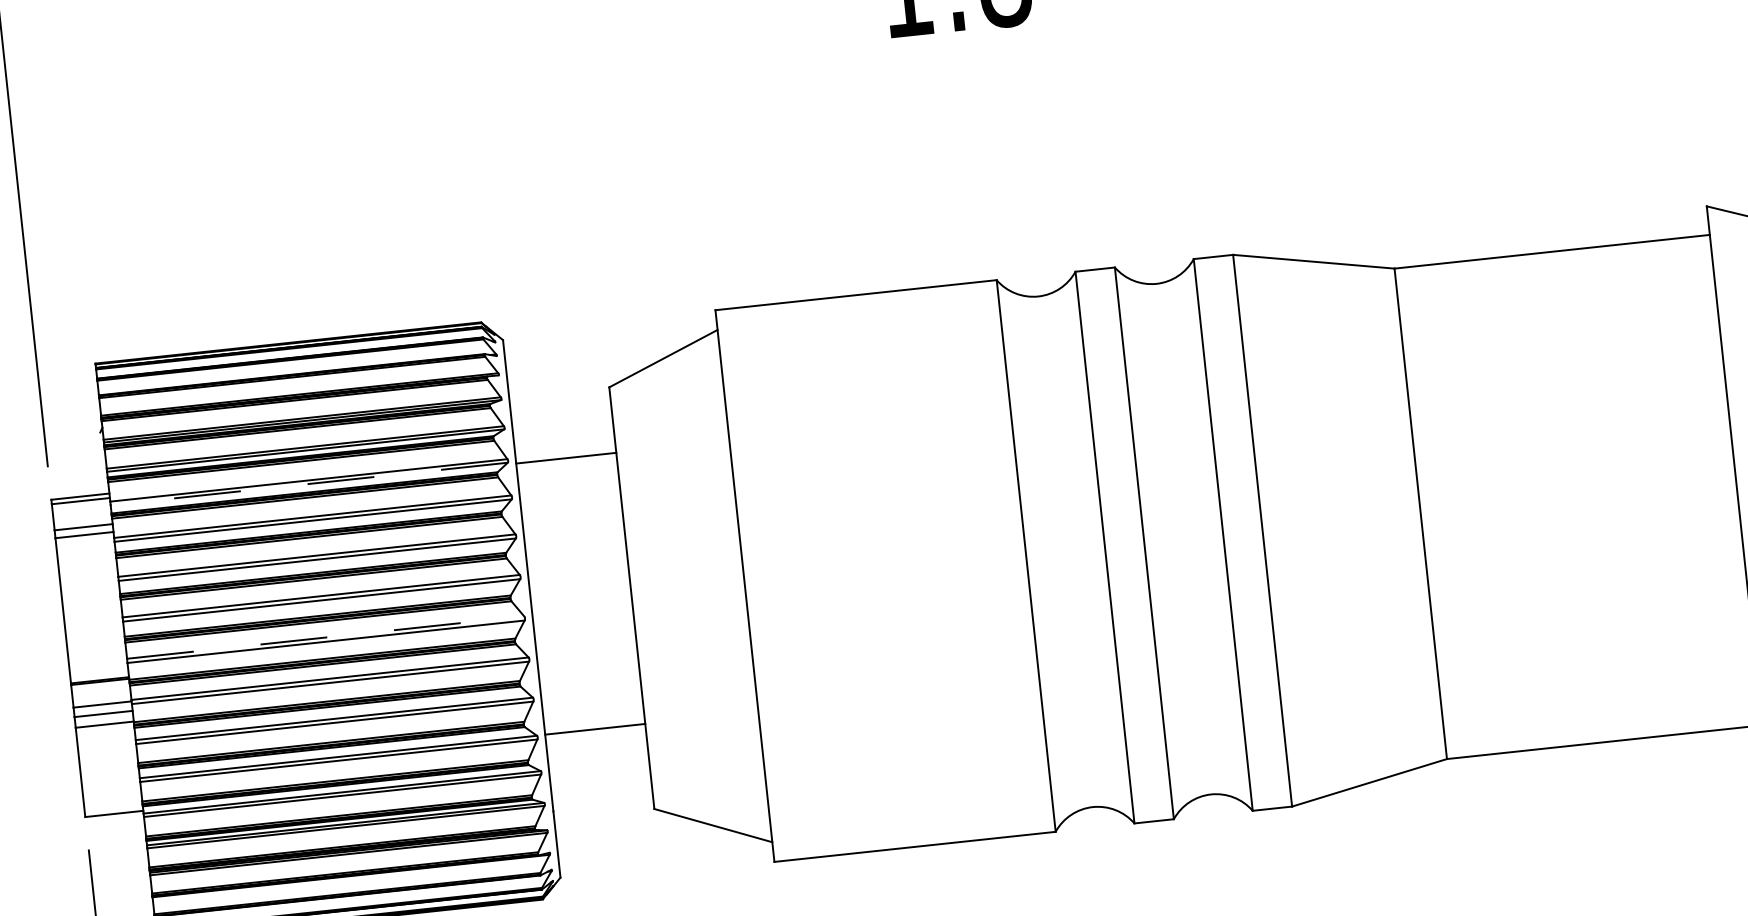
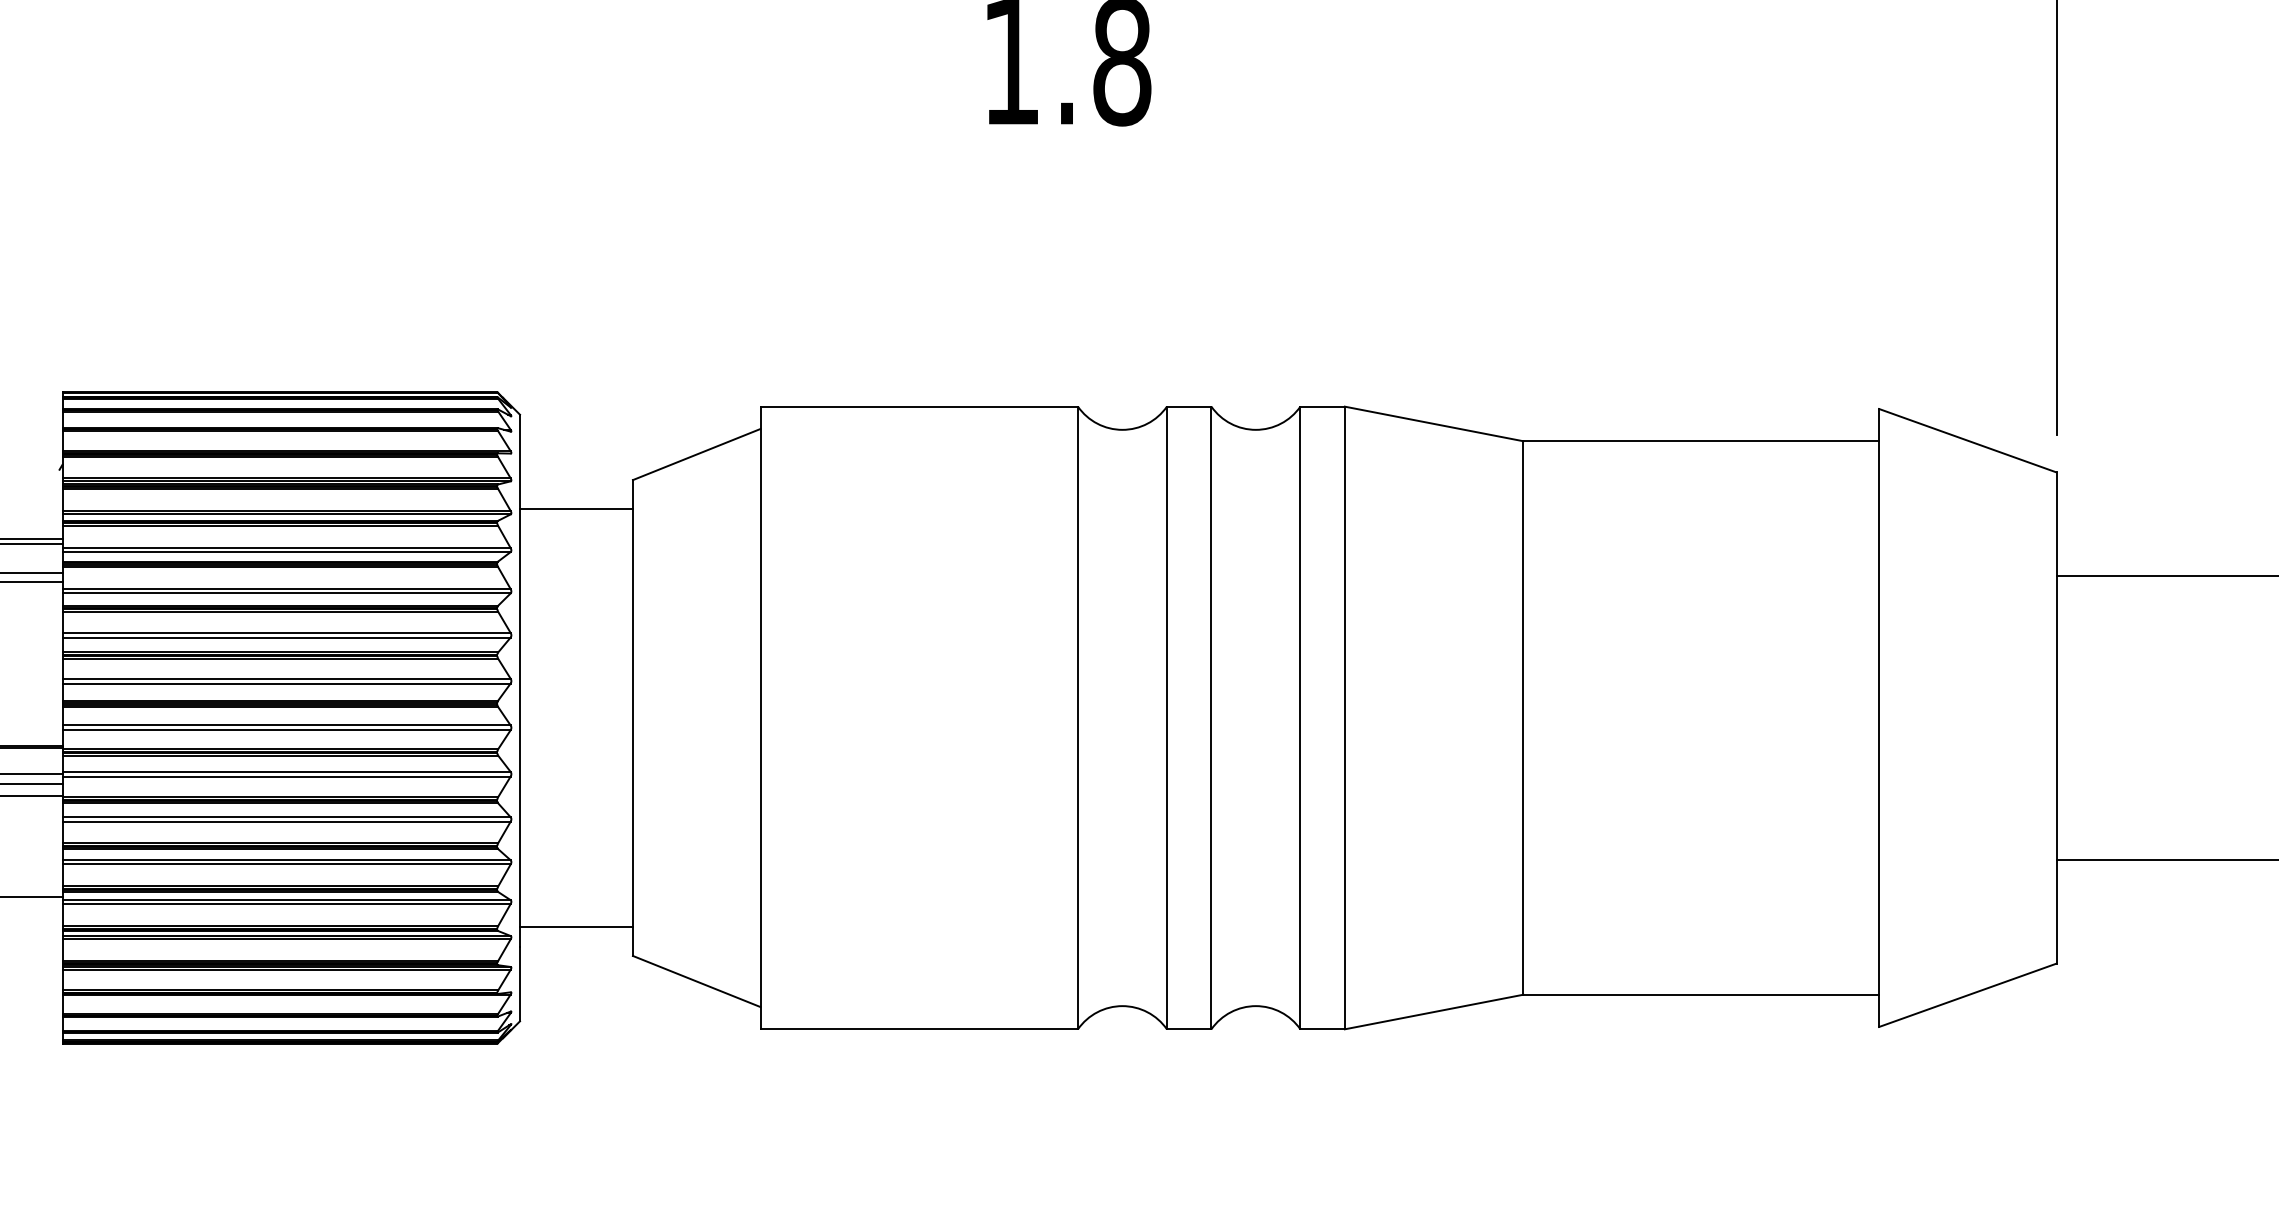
line: (566, 458) -> (576, 509), moved
line: (309, 484) -> (286, 552), dashed -> solid
line: (326, 637) -> (287, 725), dashed -> solid
line: (595, 728) -> (576, 926), moved

